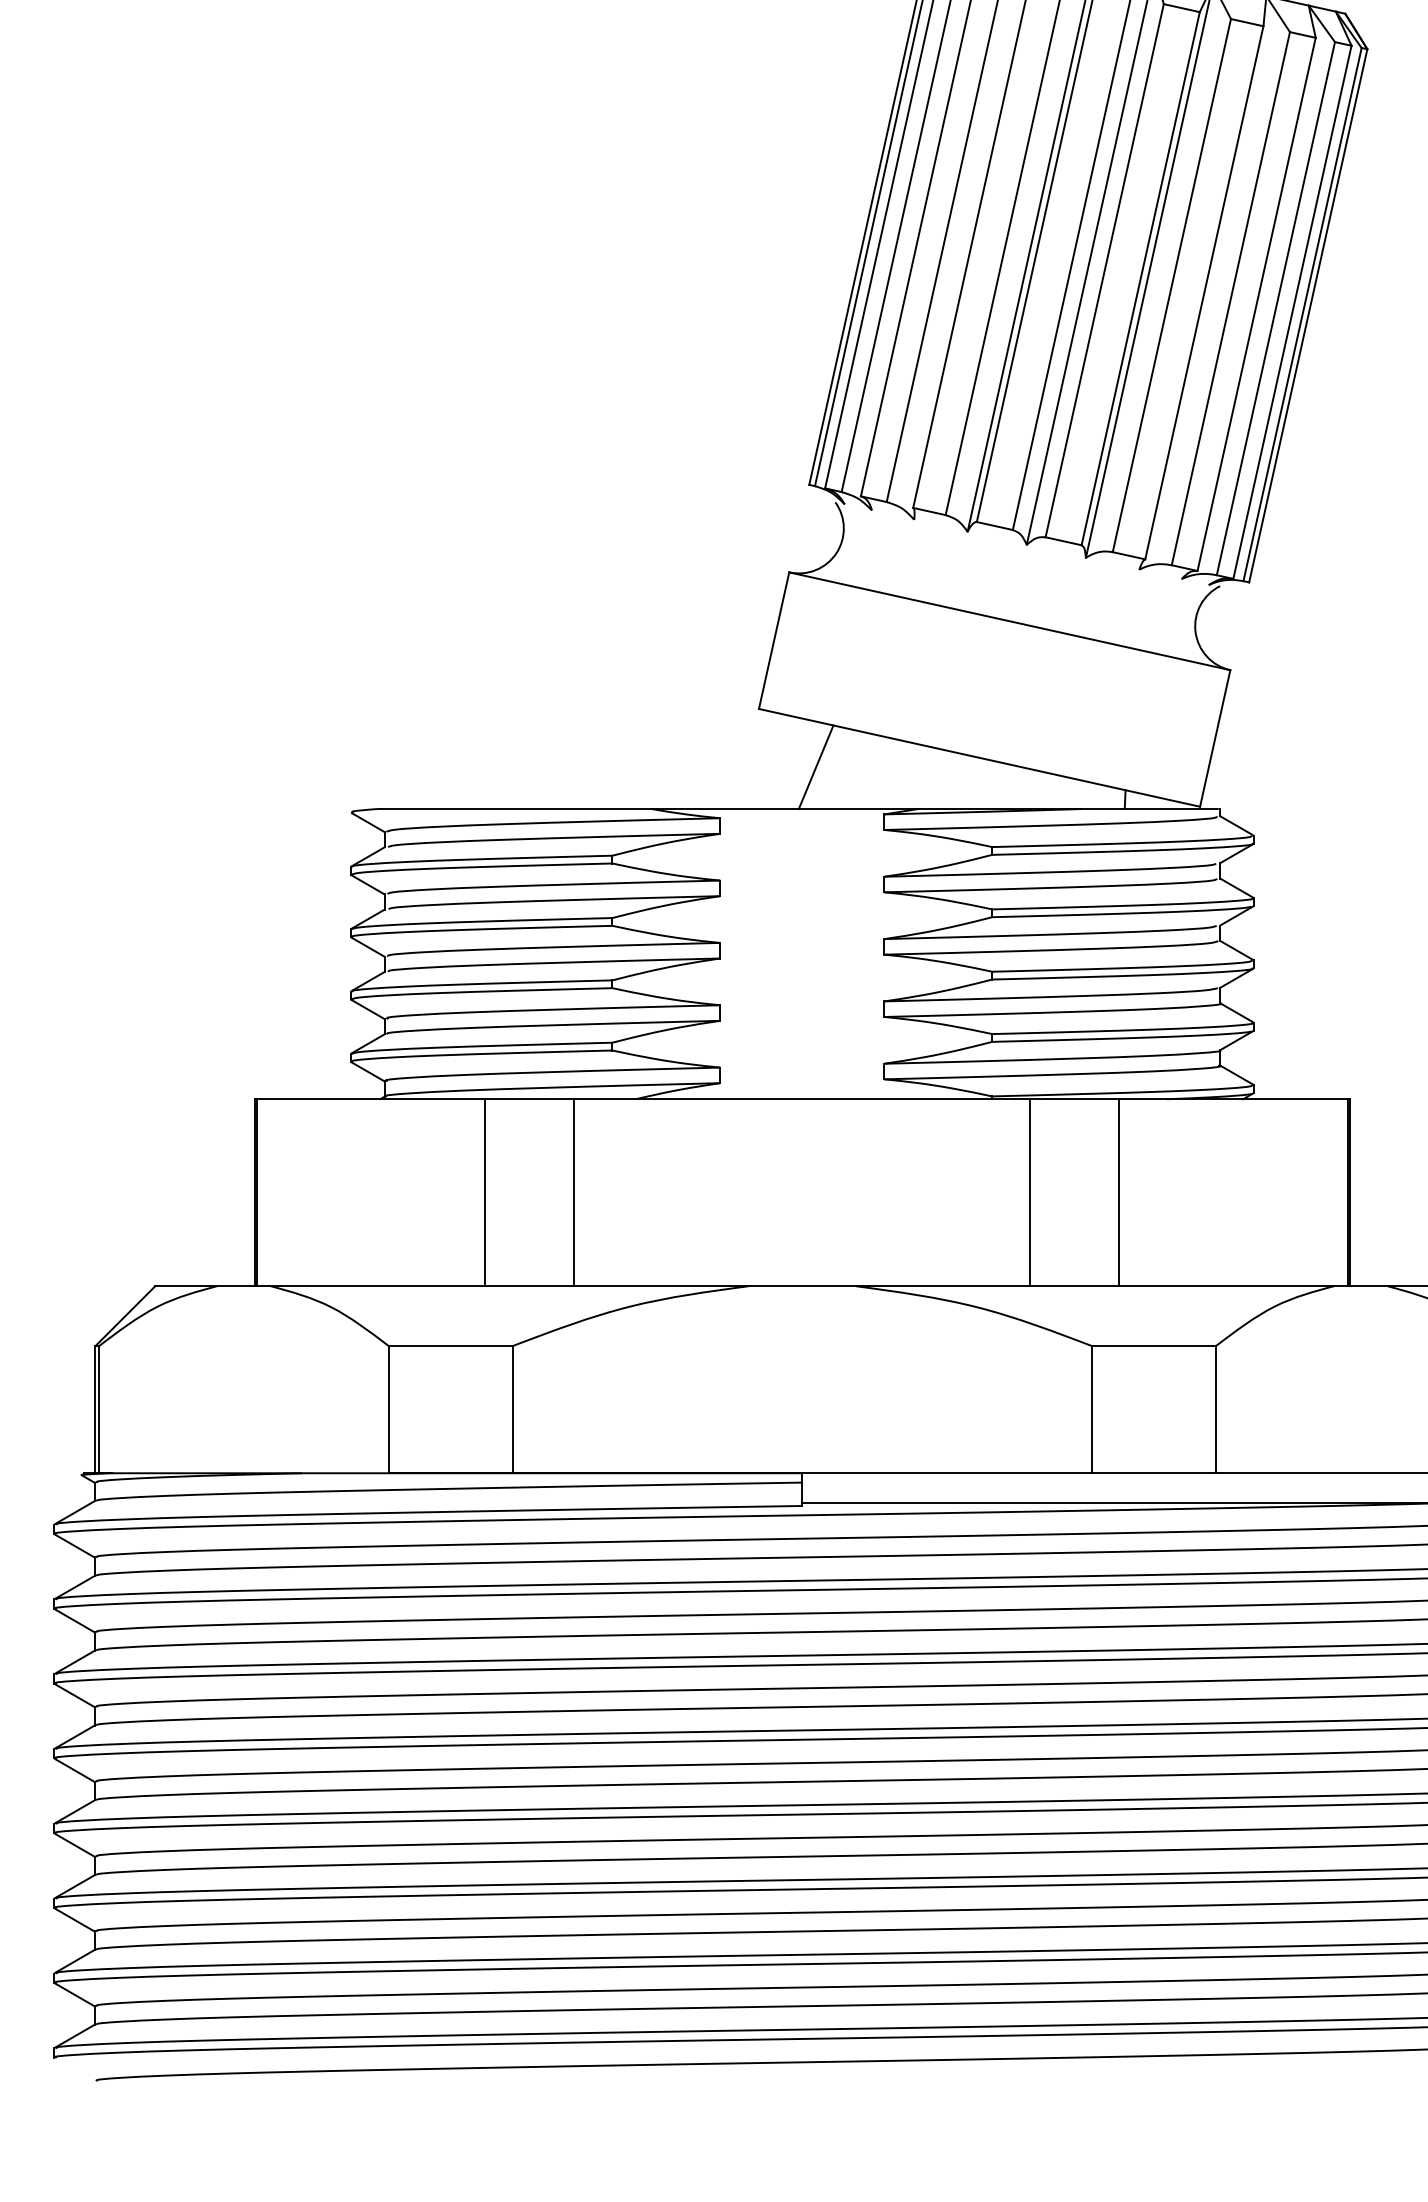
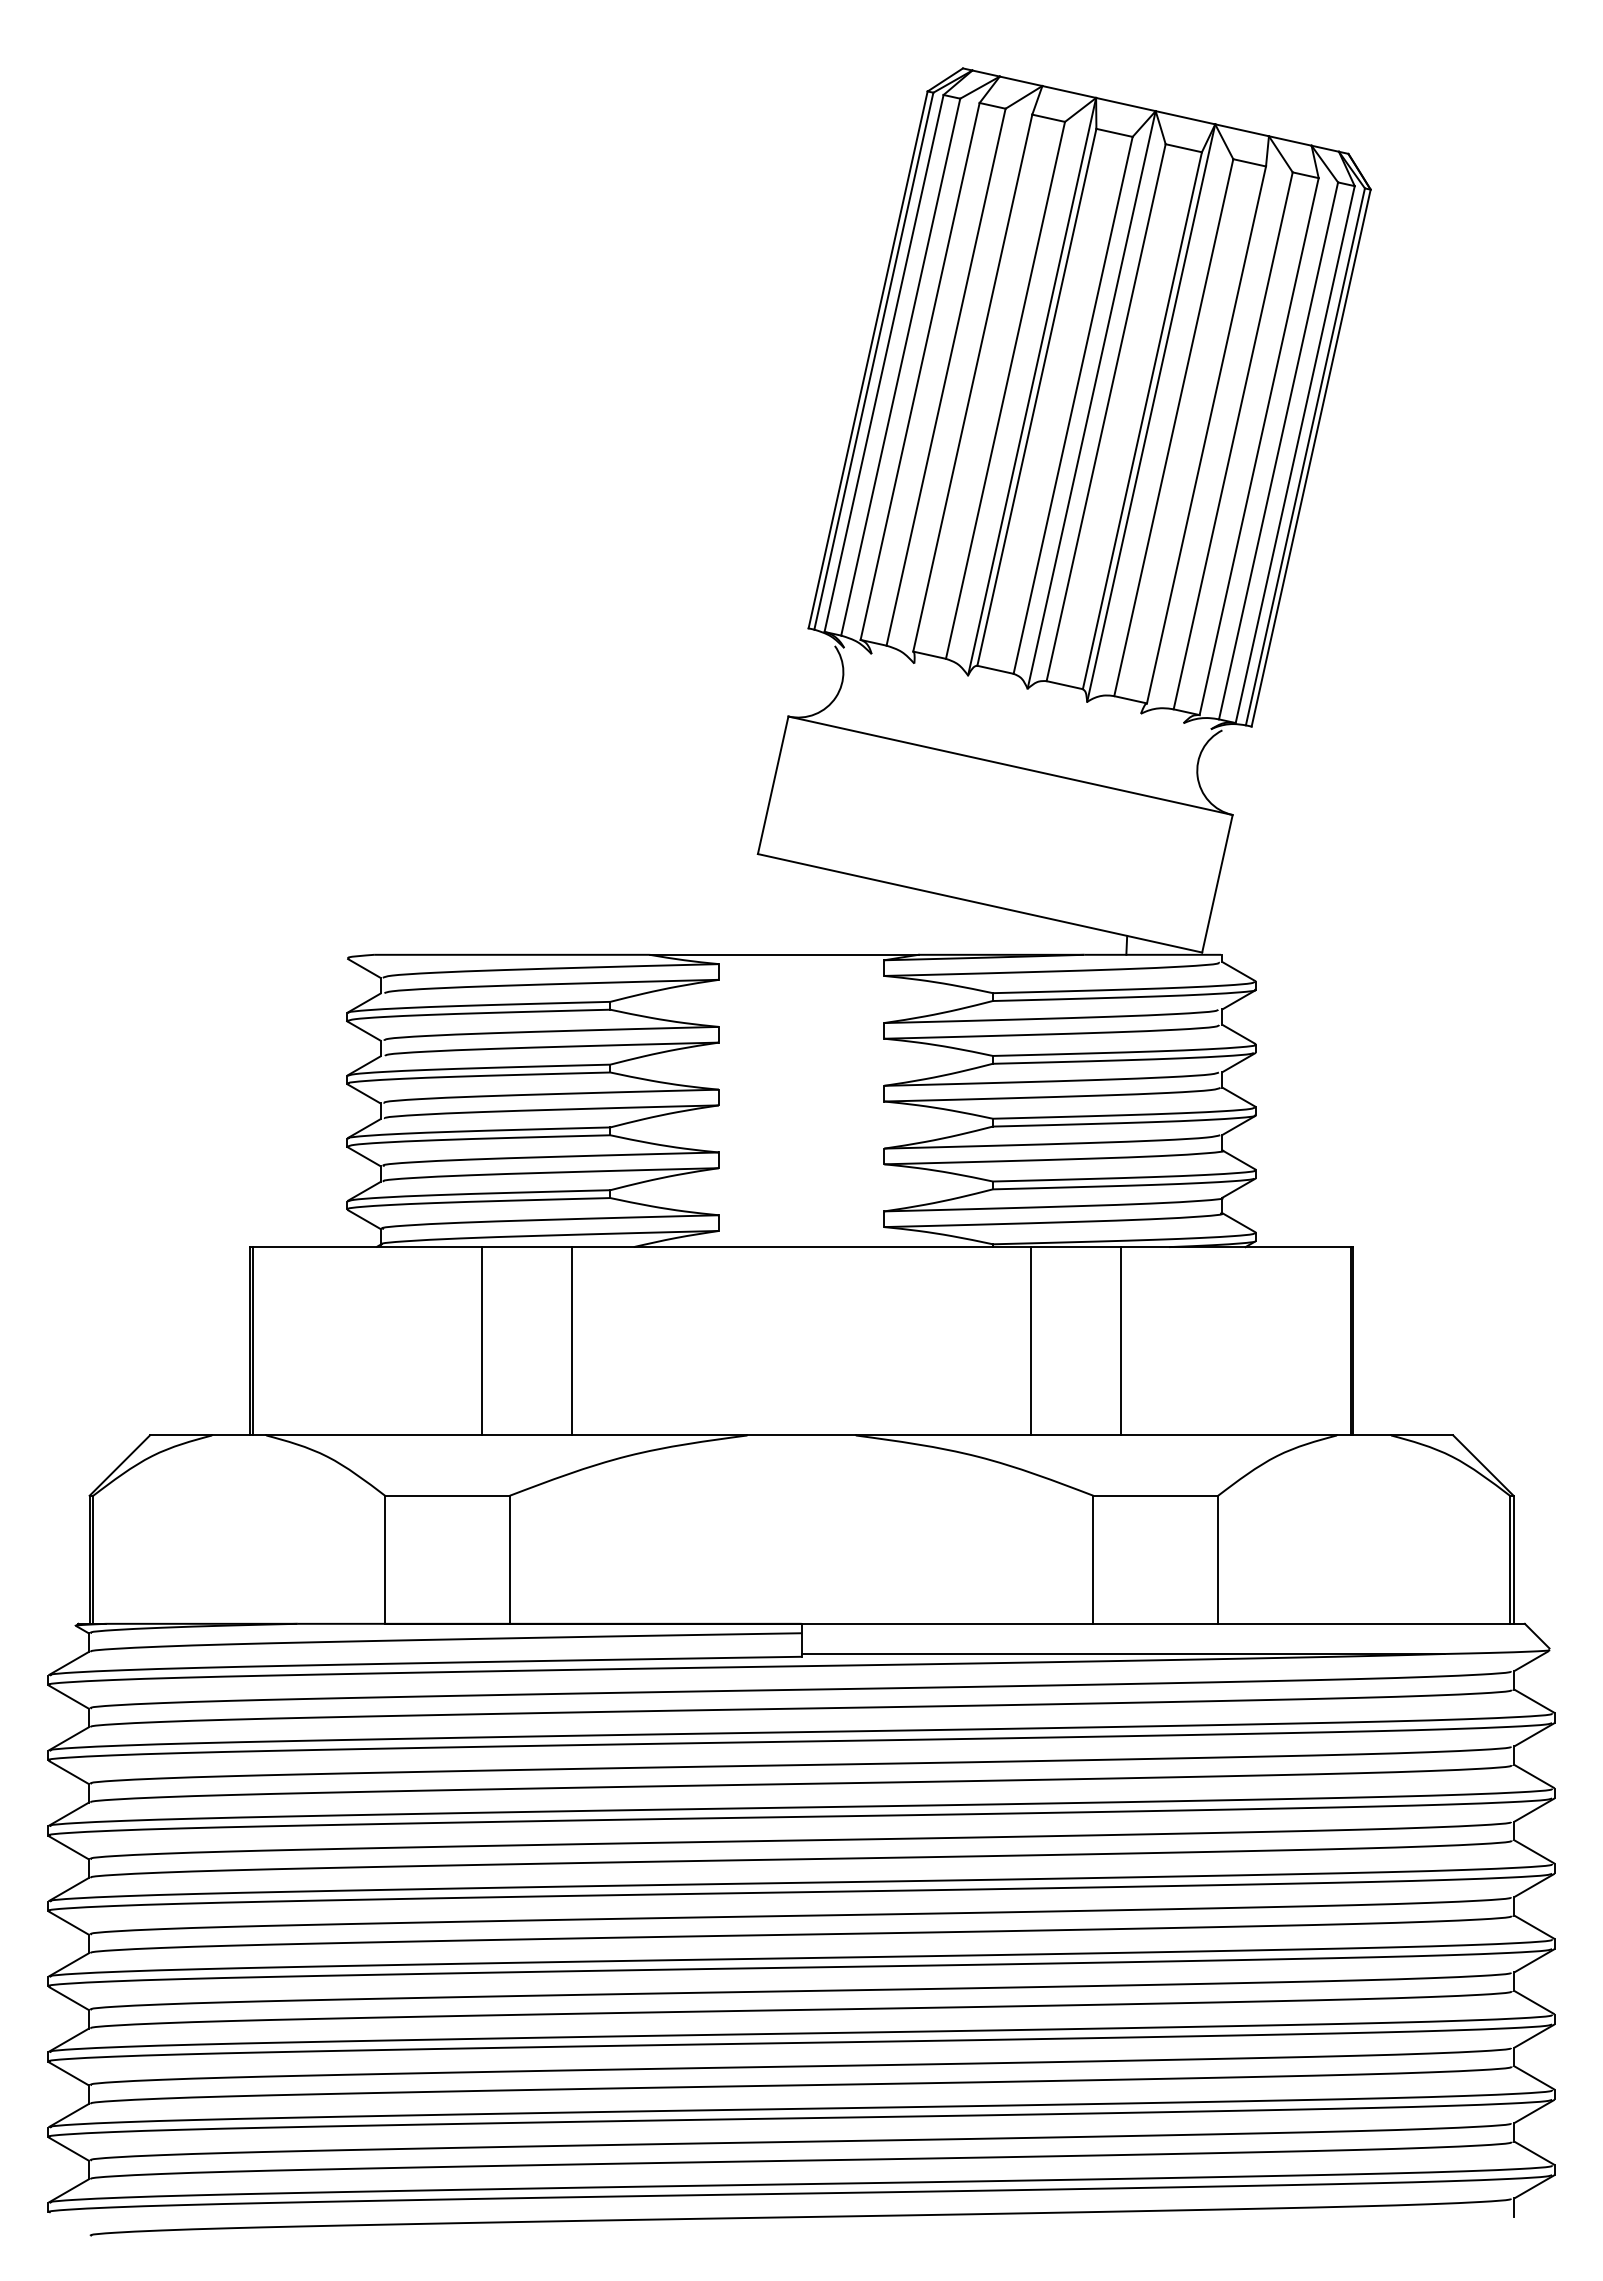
line: (816, 766) -> (815, 912), removed

